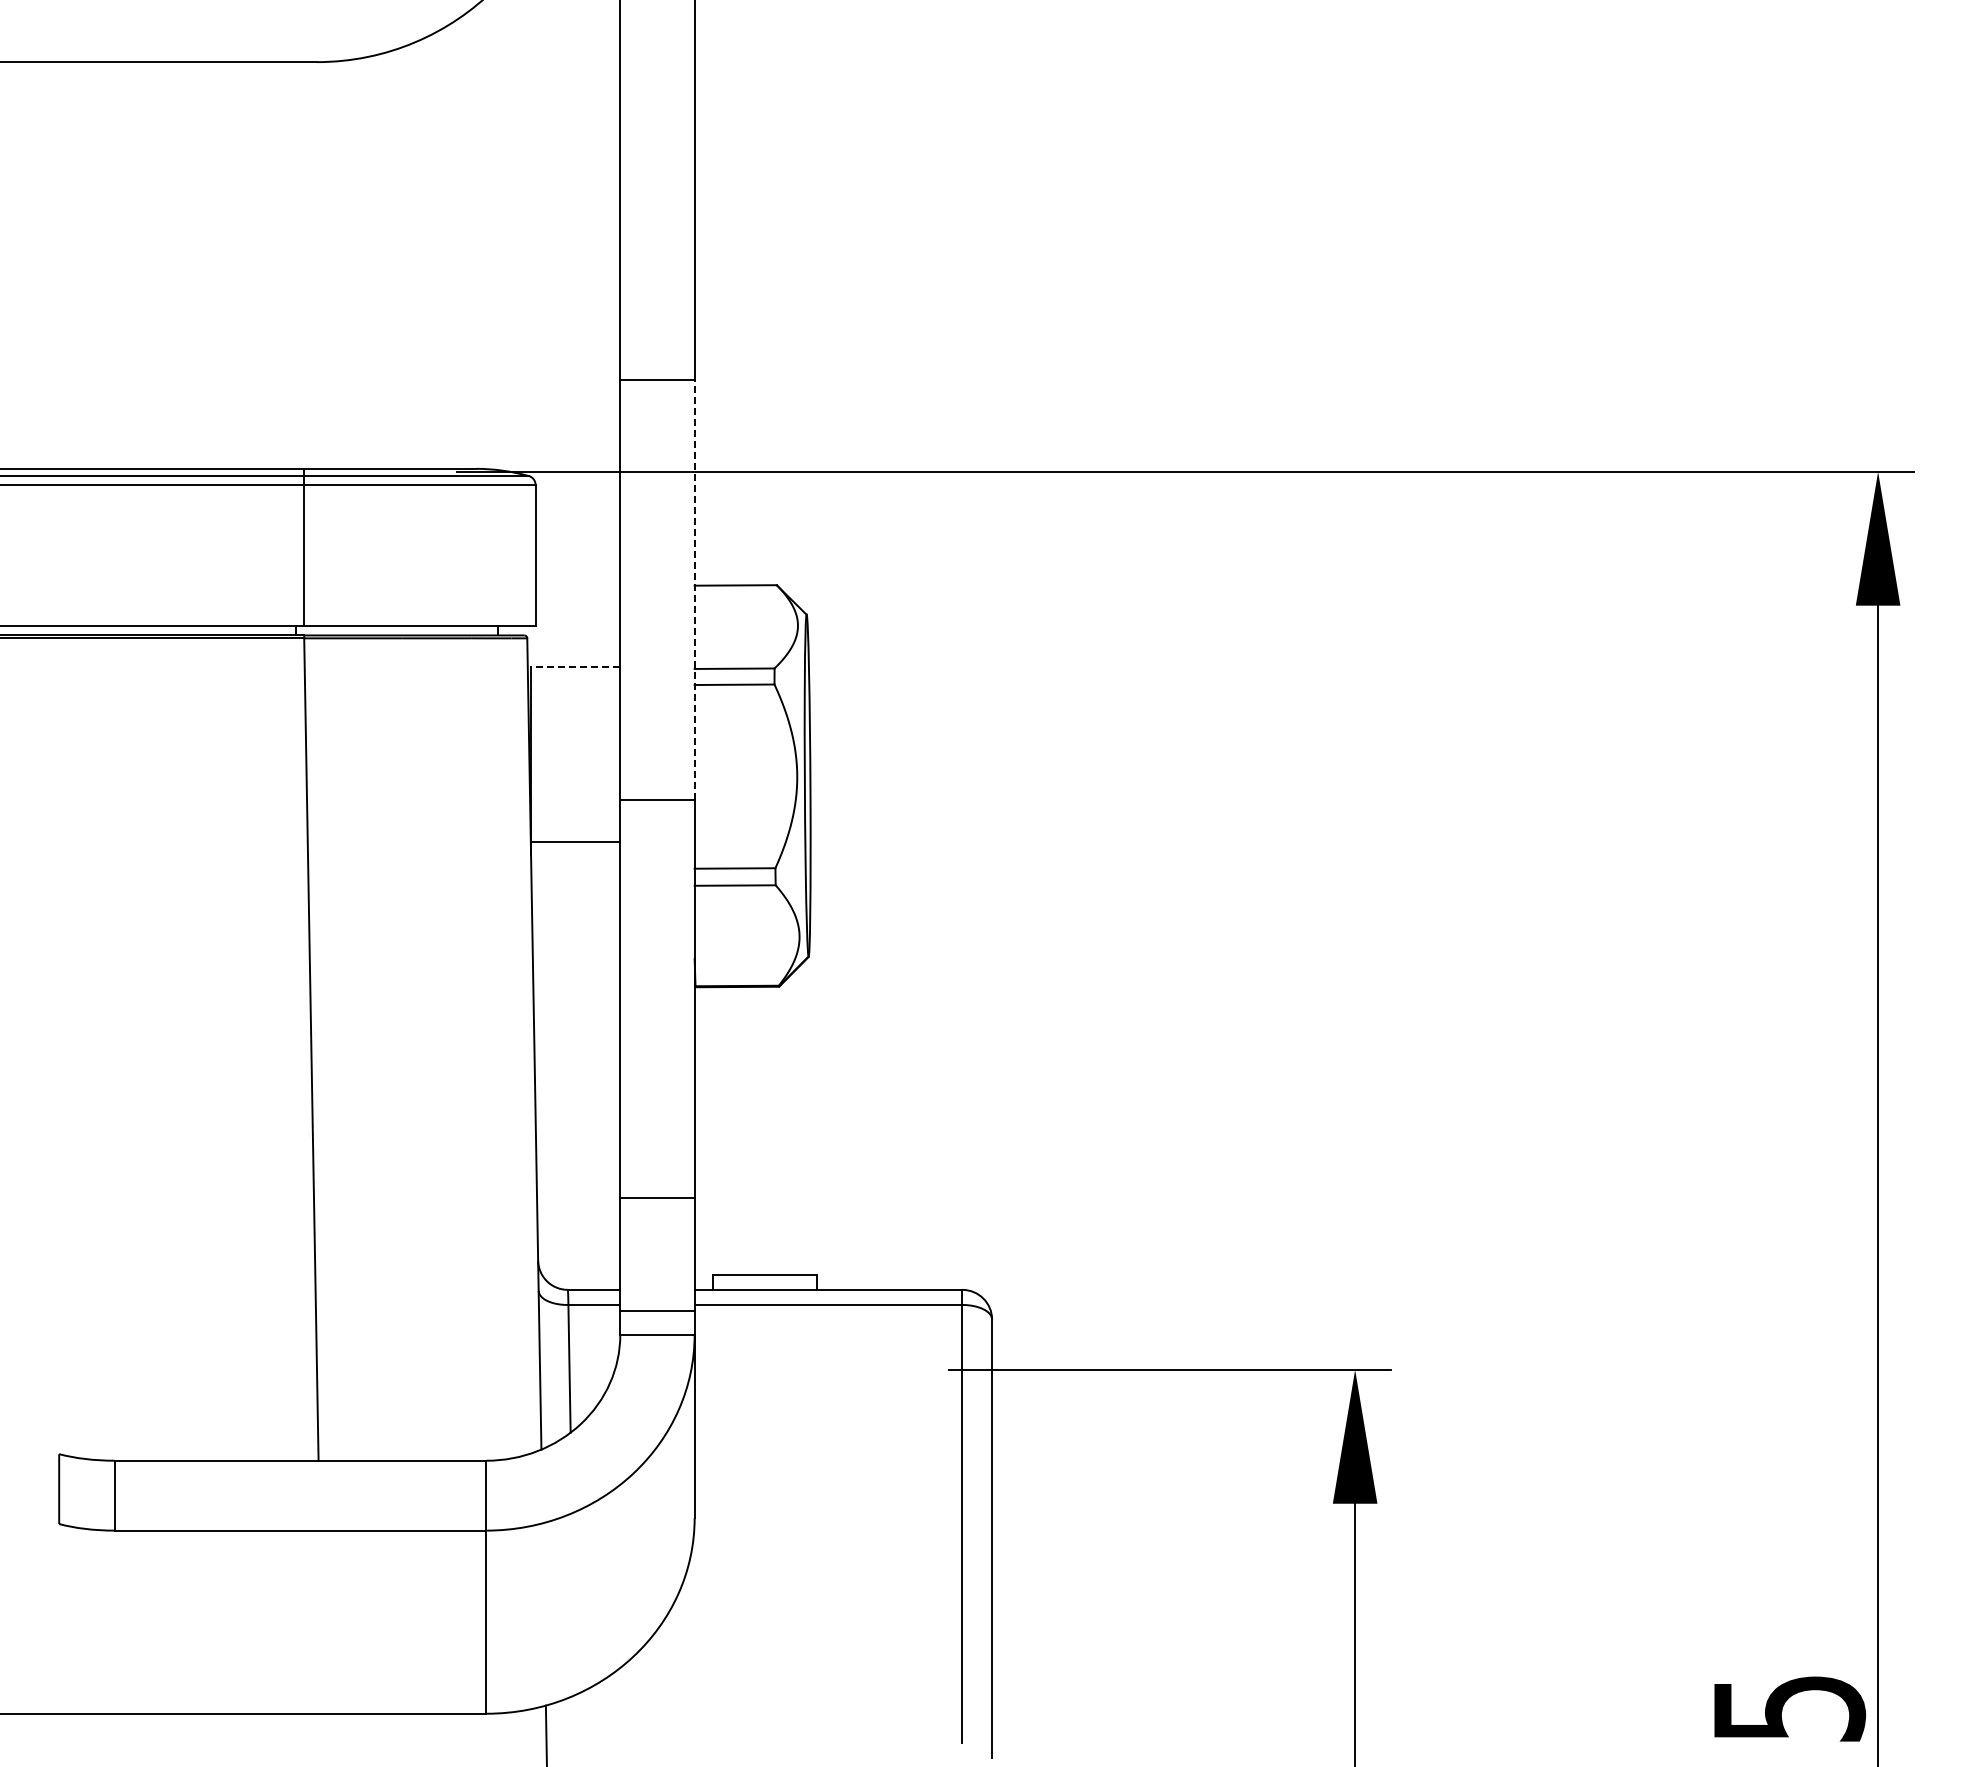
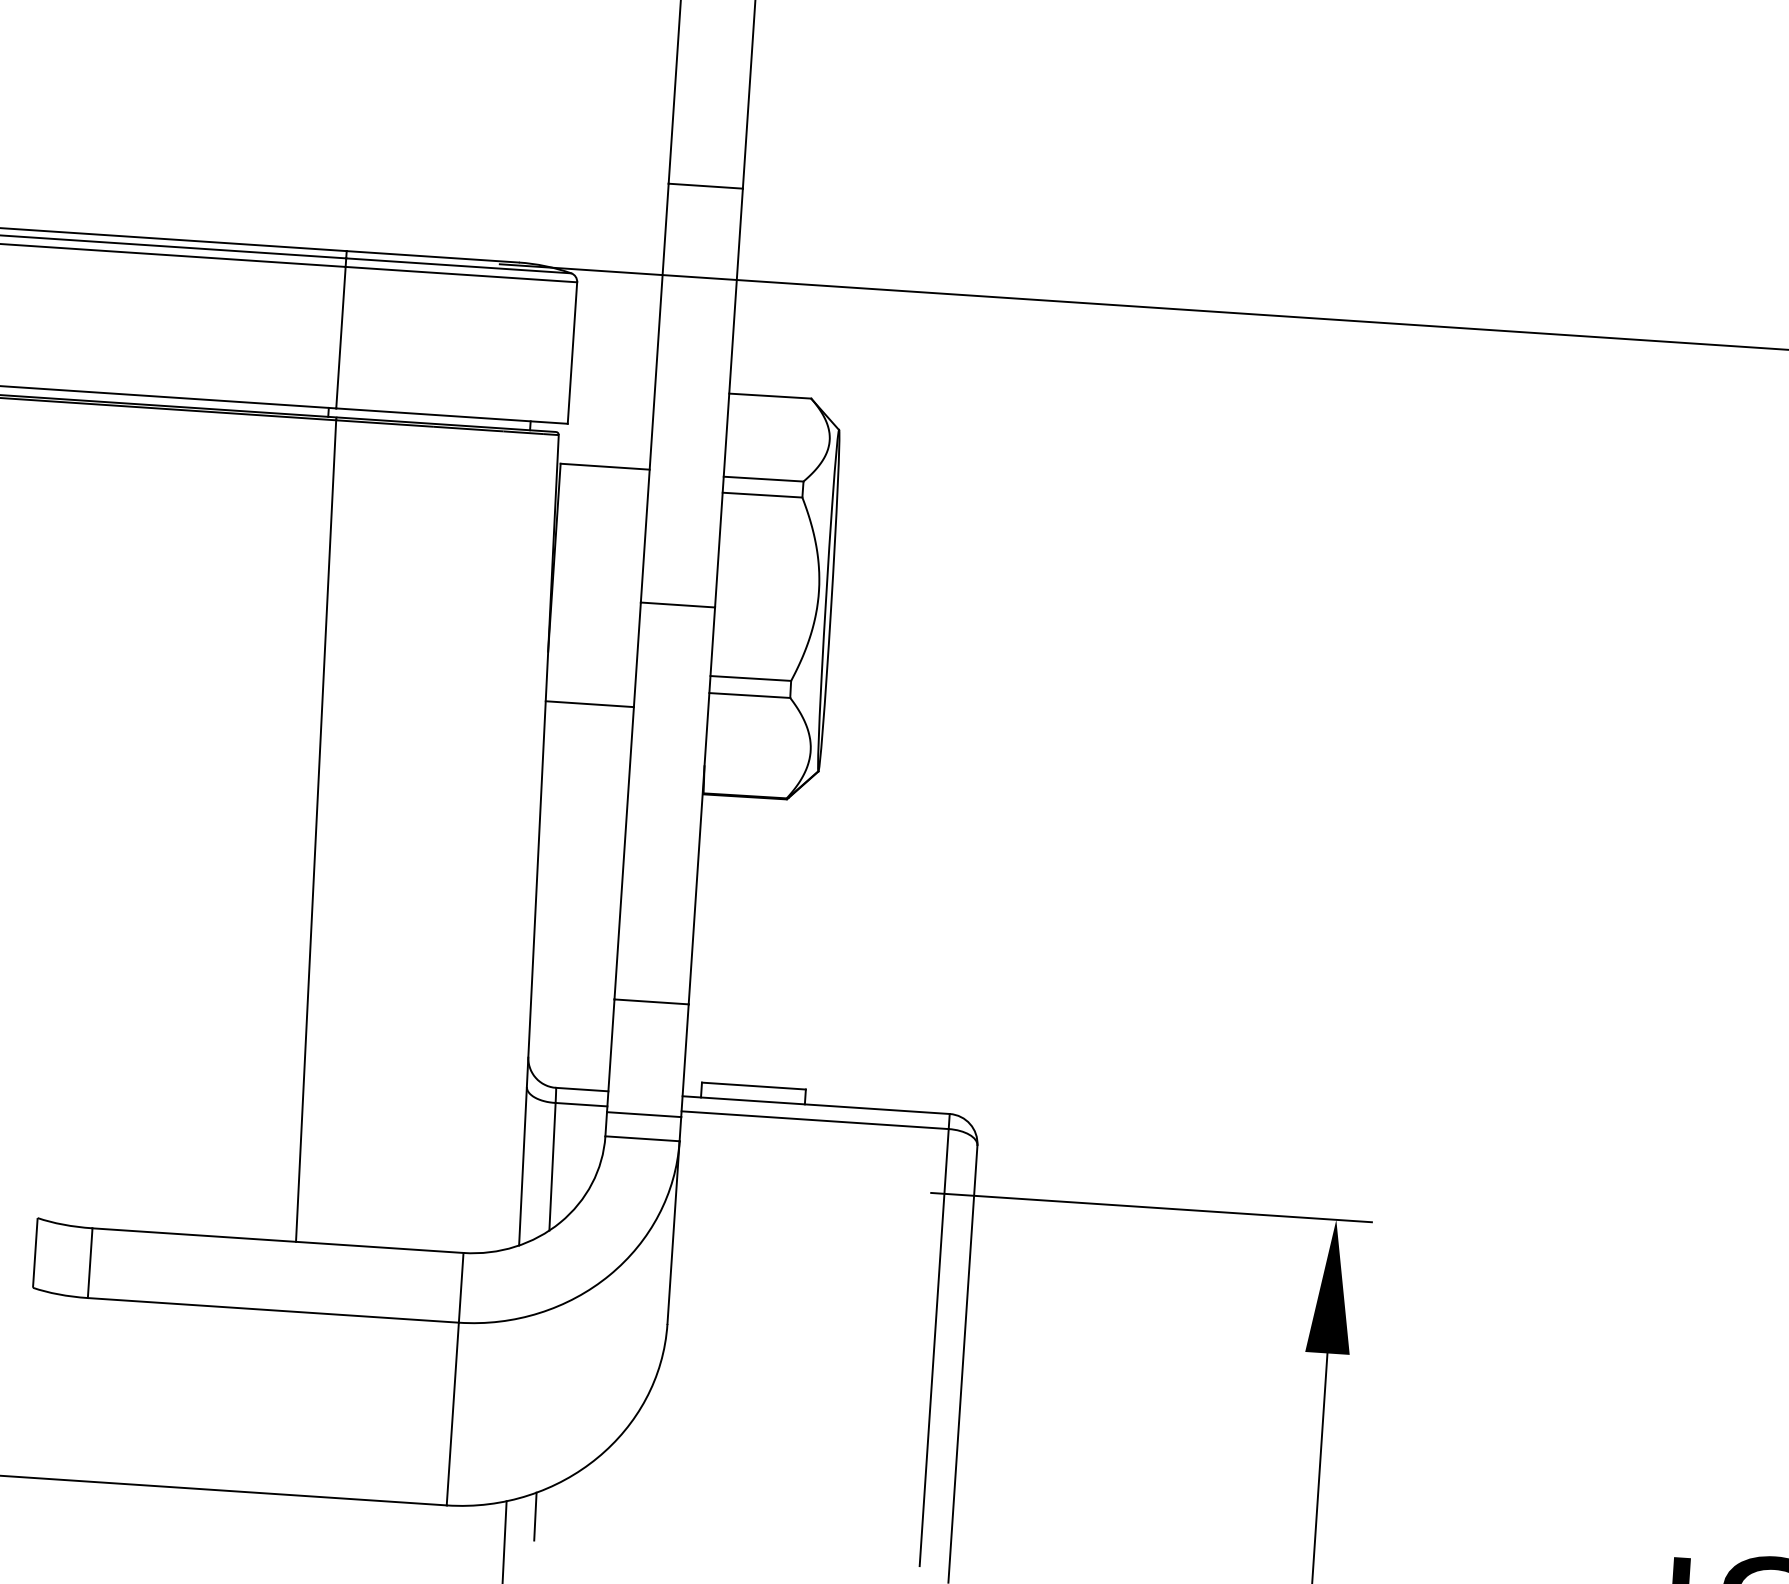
line: (694, 590) -> (728, 398), dashed -> solid
line: (575, 666) -> (605, 466), dashed -> solid
line: (575, 841) -> (589, 703), moved
line: (575, 1718) -> (535, 1516), added

